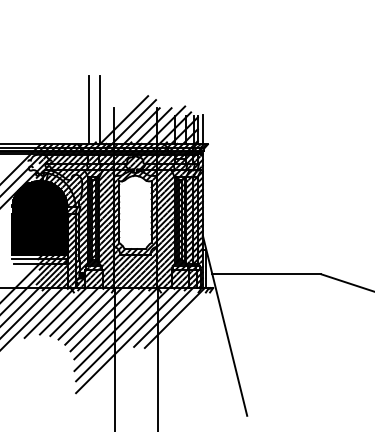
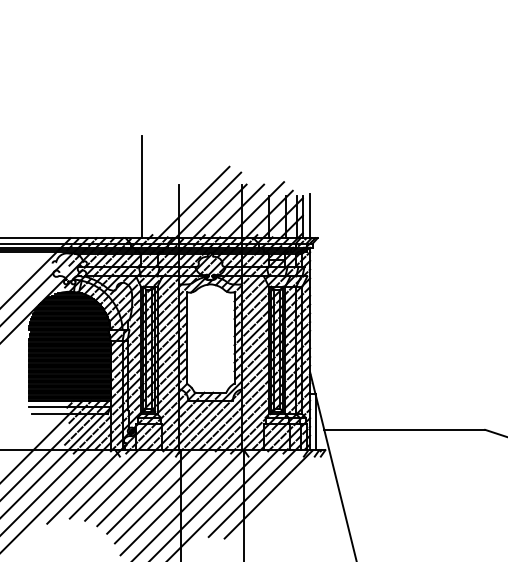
line: (100, 109) -> (159, 186), removed

